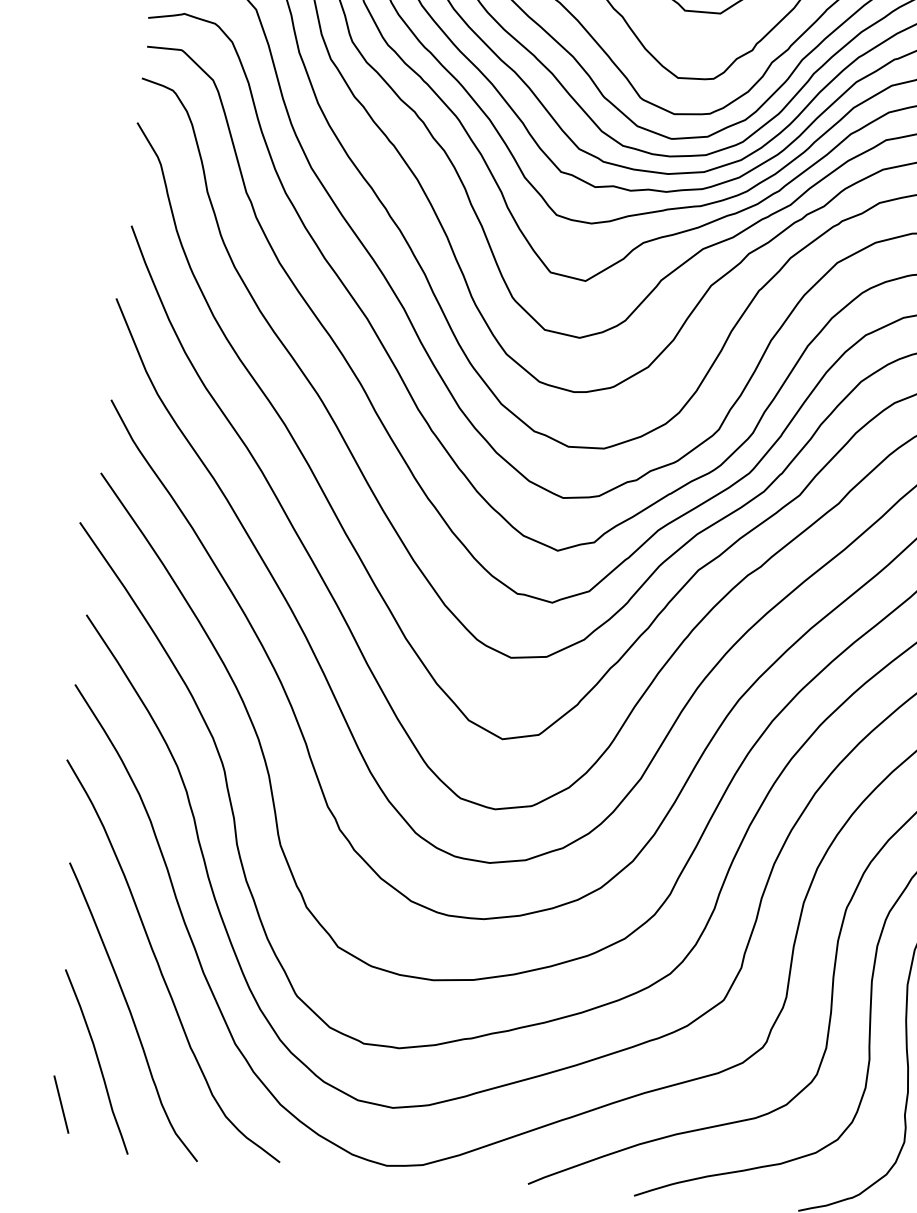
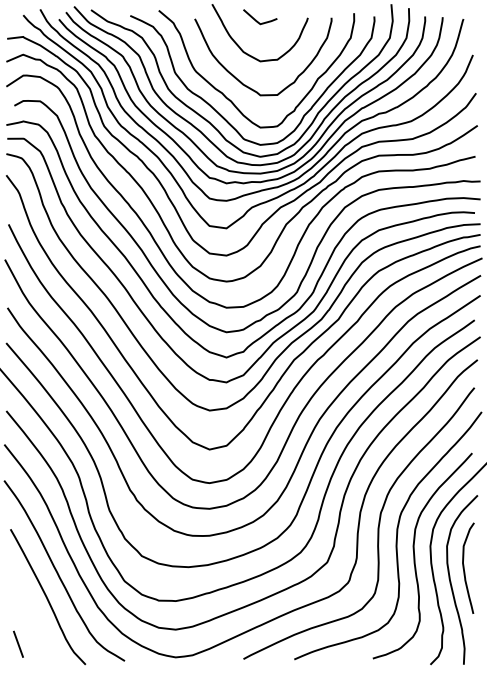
curve: (95, 1059) -> (32, 621), removed

